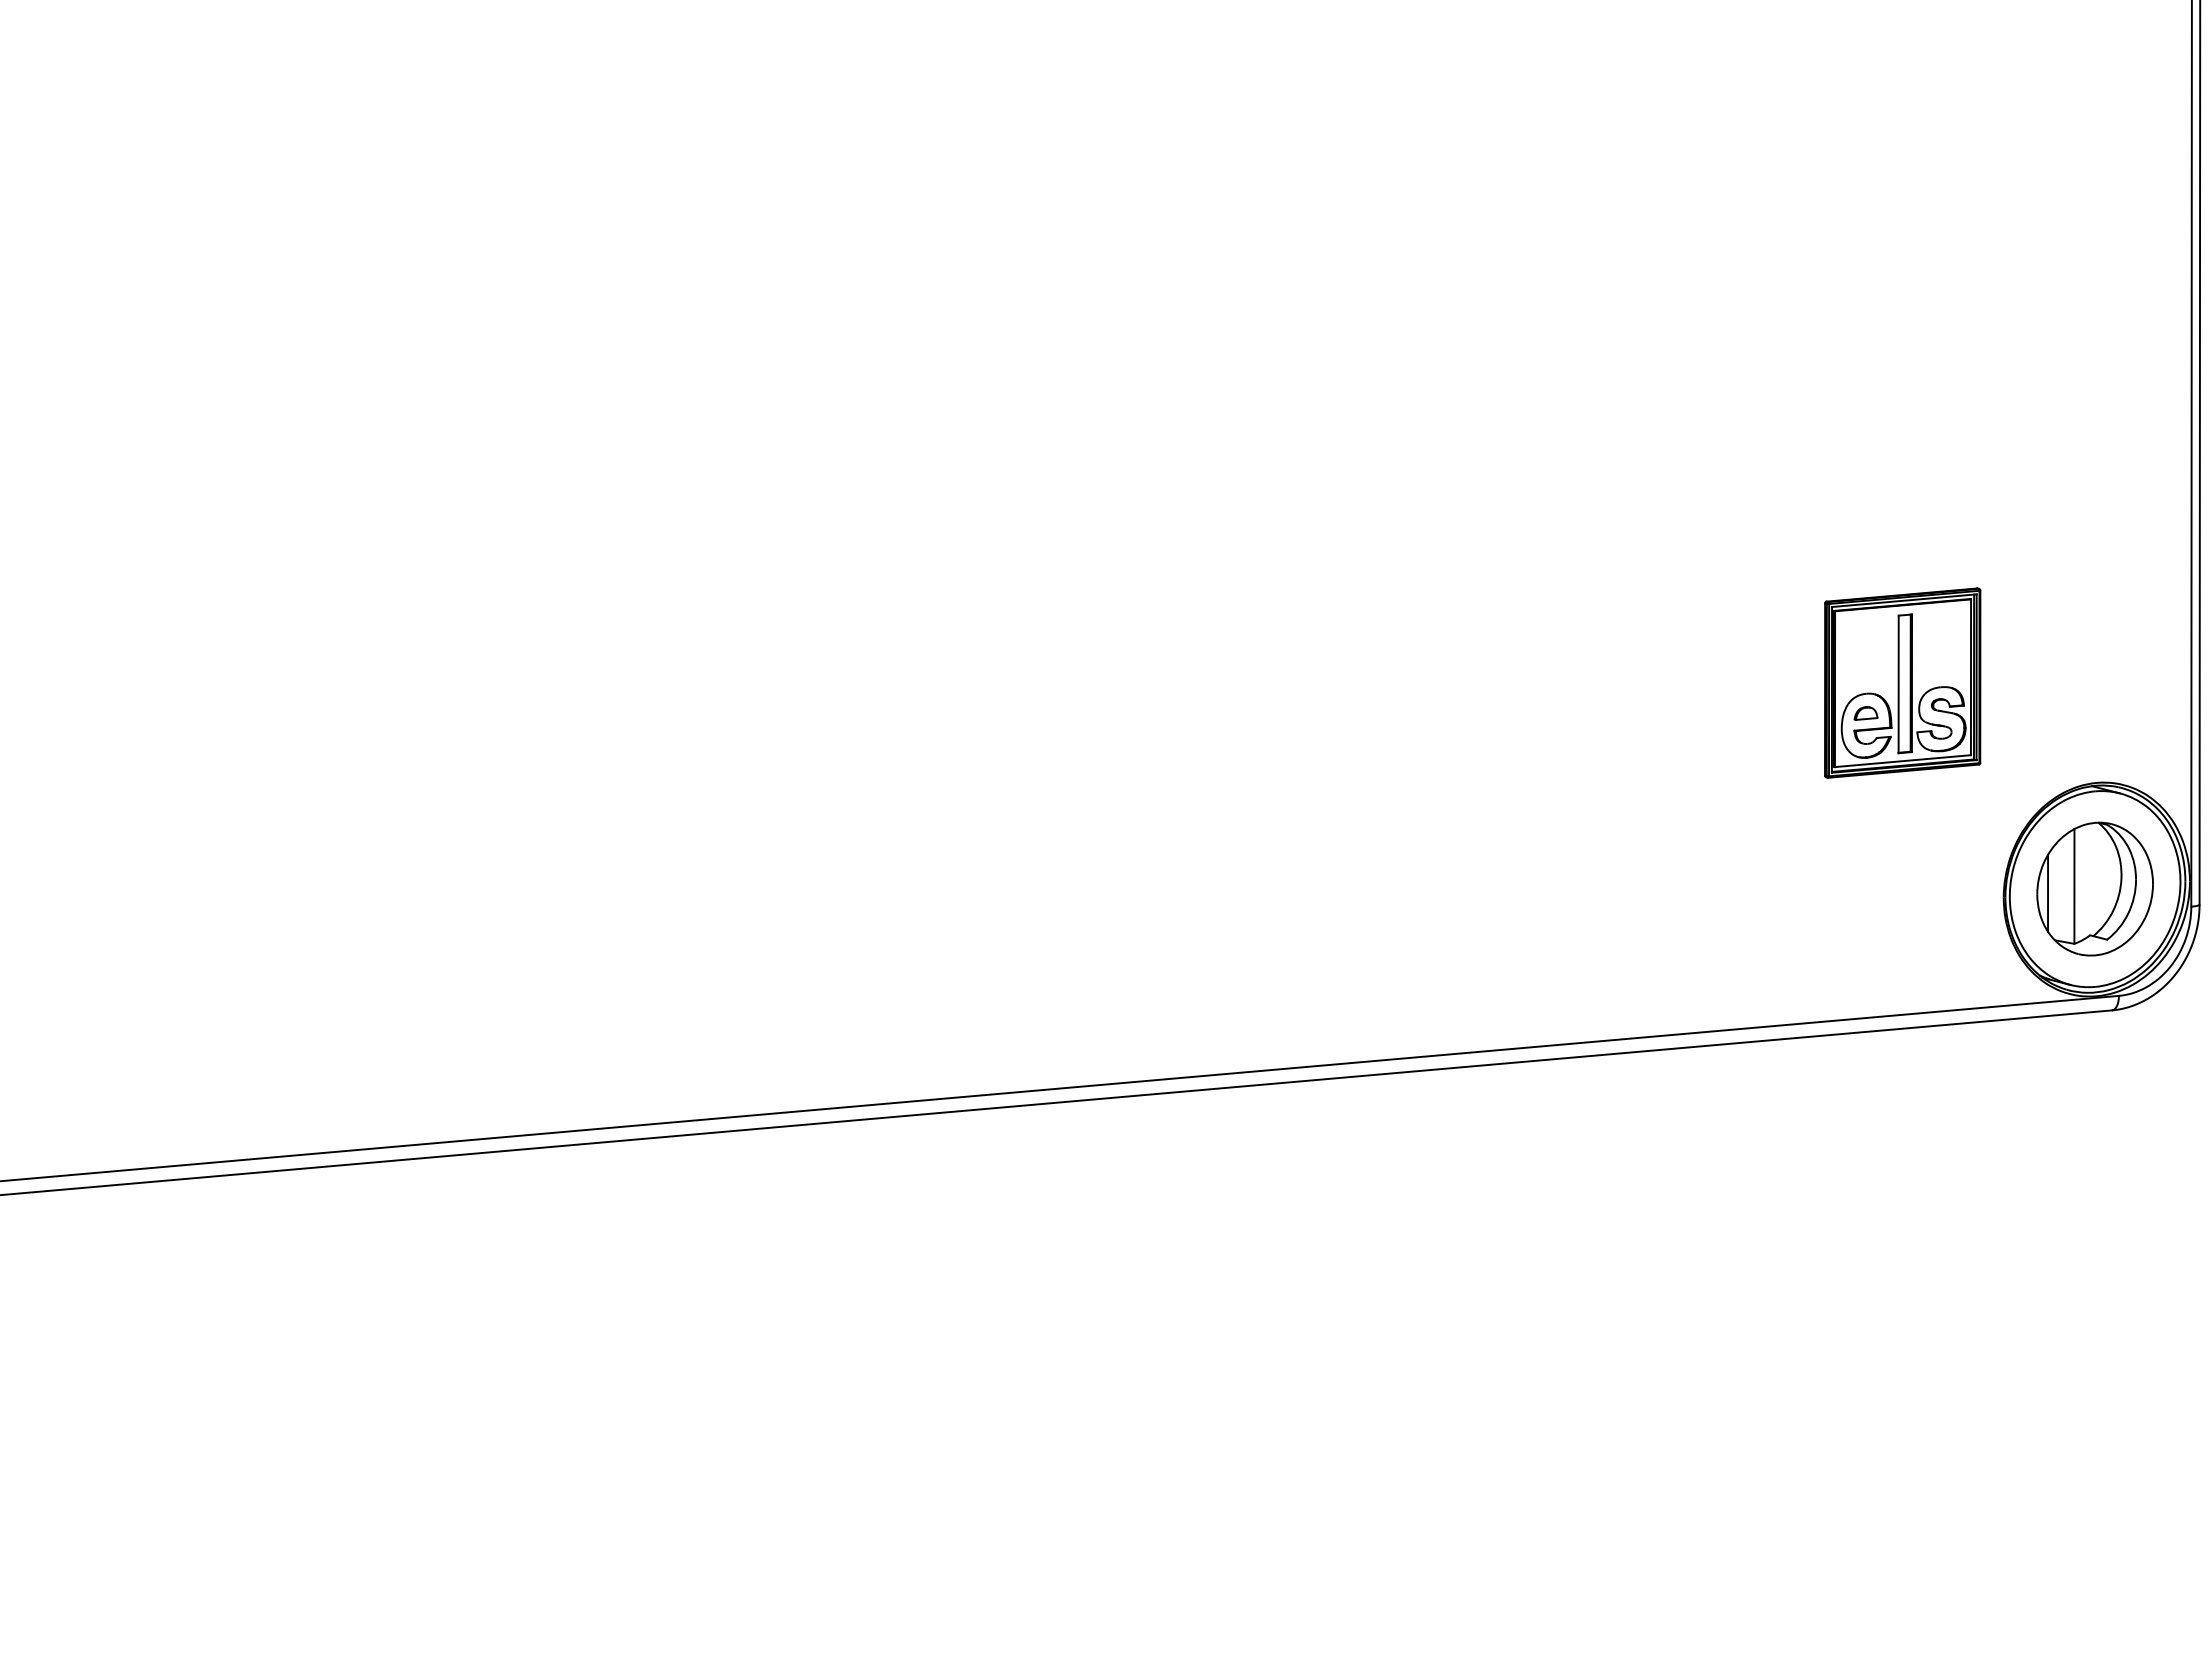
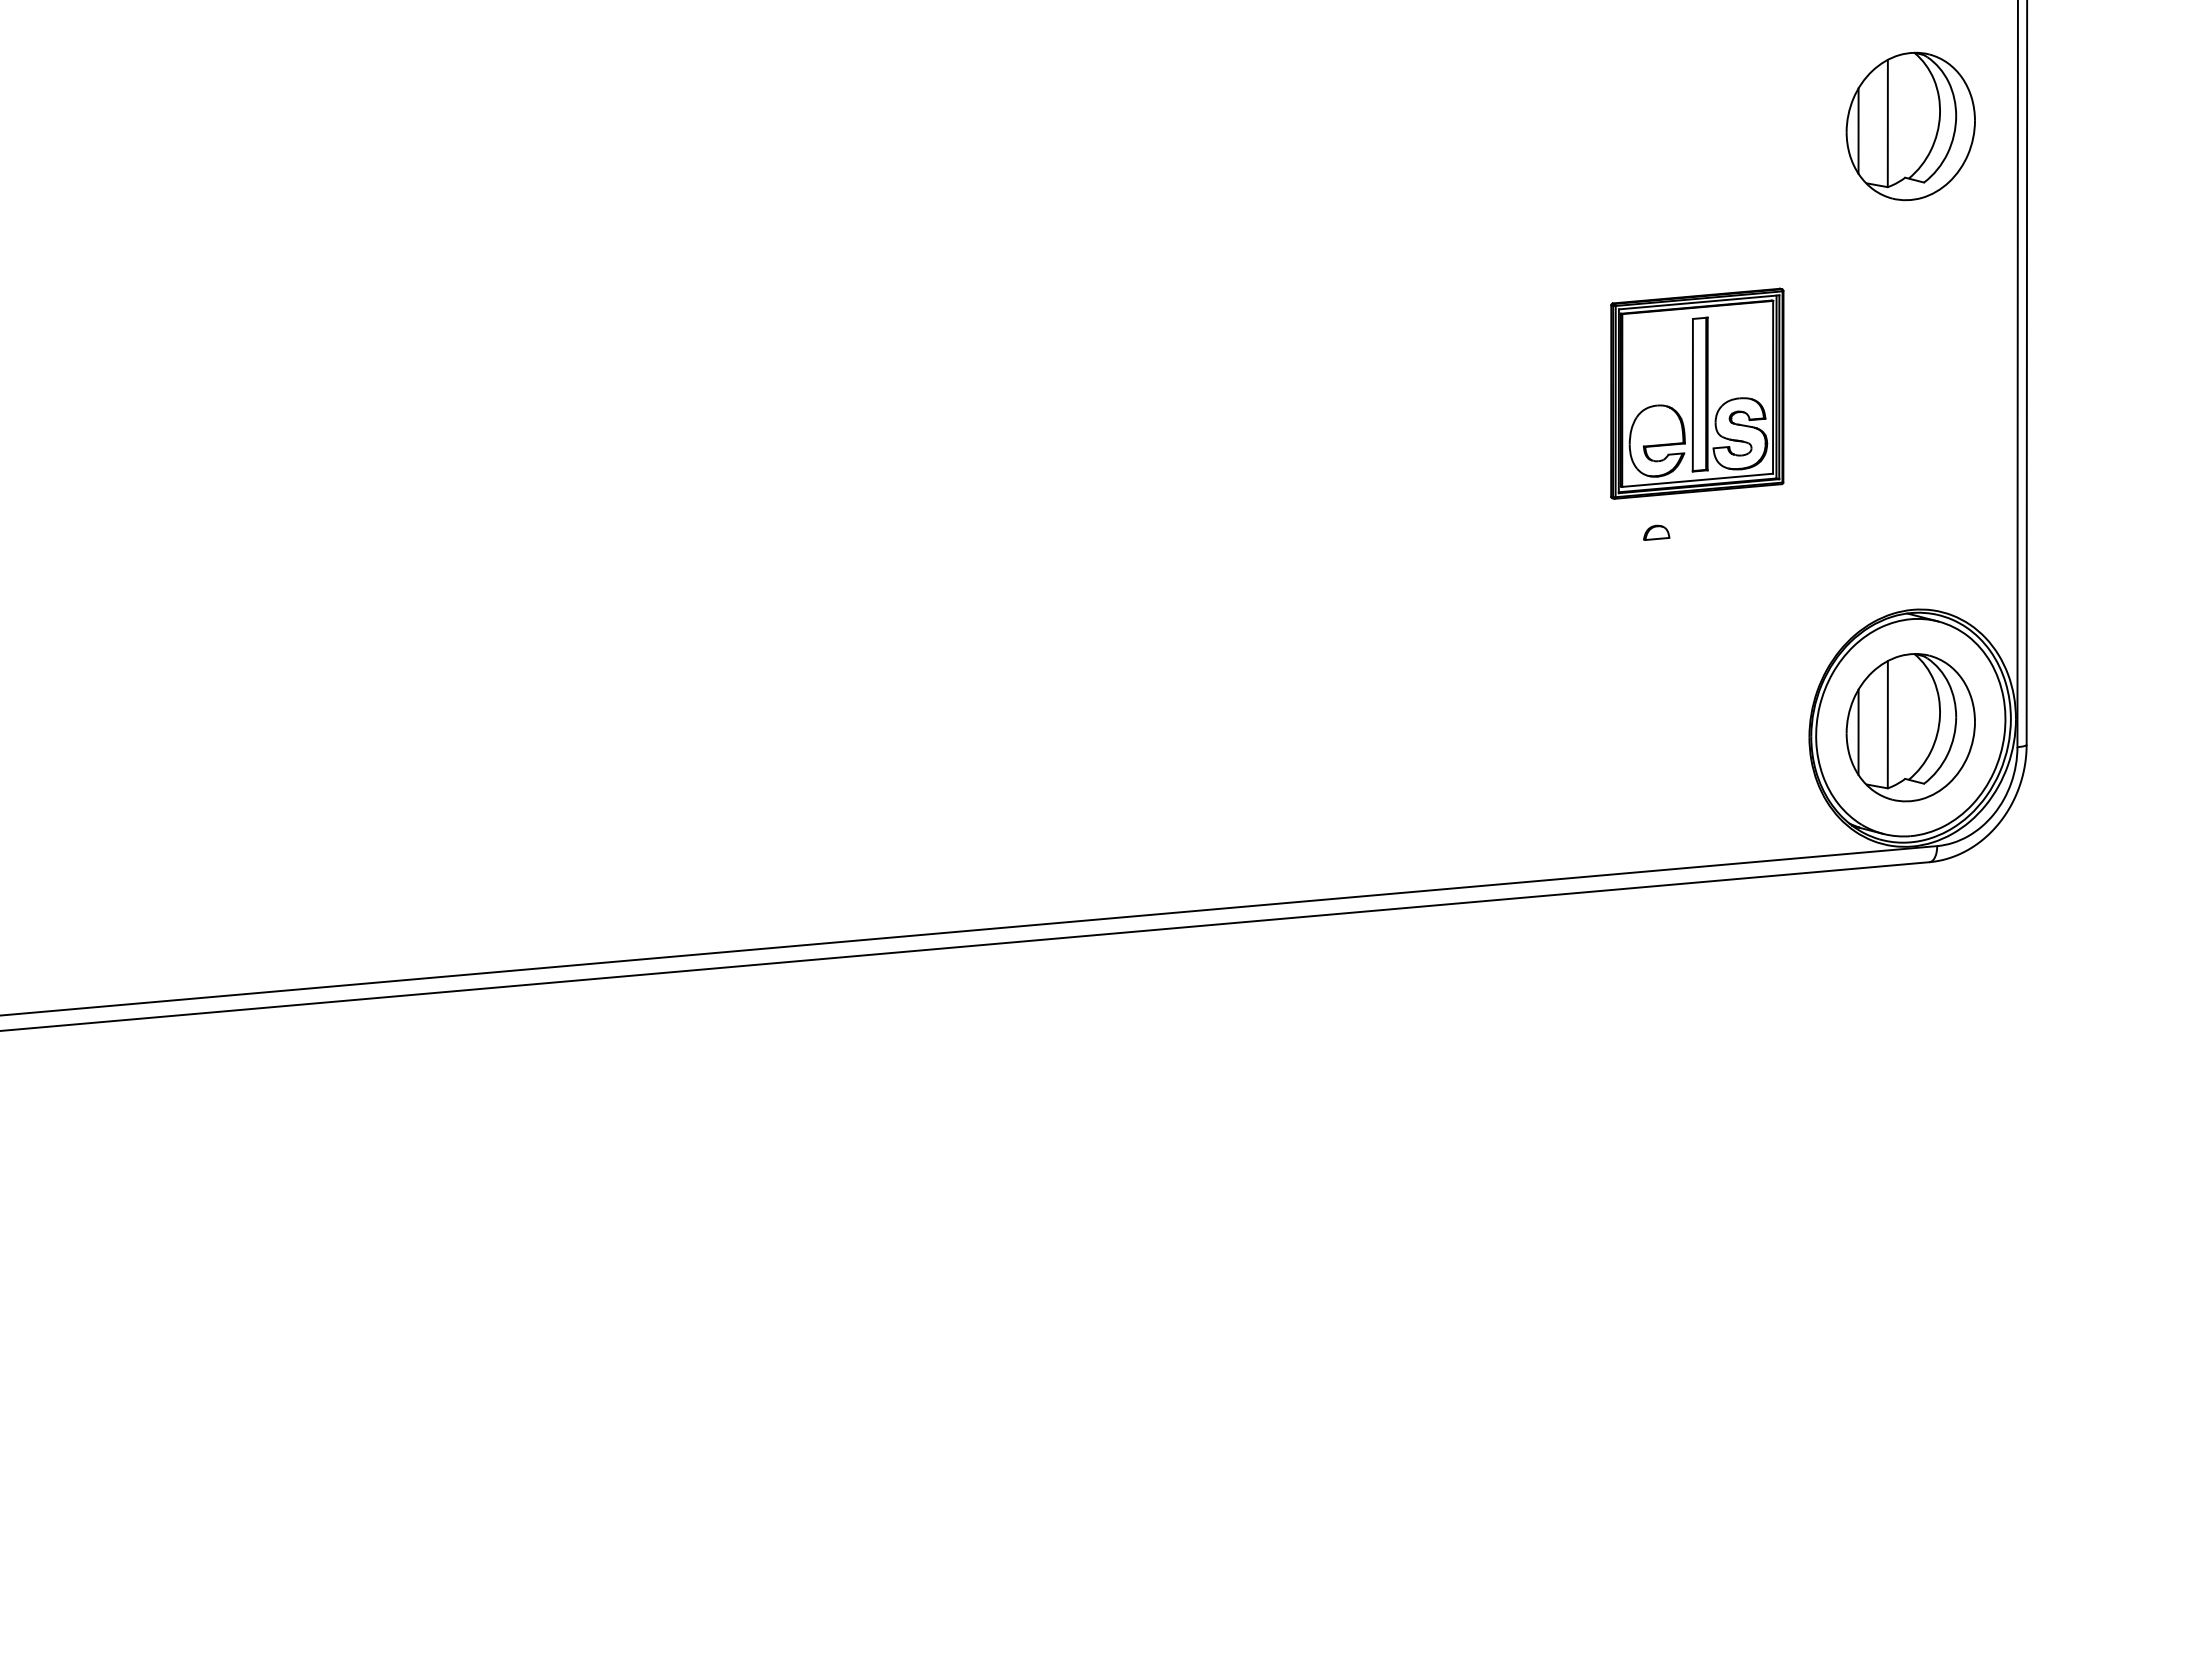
part: (2094, 346) -> (1910, 125), added
part: (1902, 682) -> (1697, 393), moved

